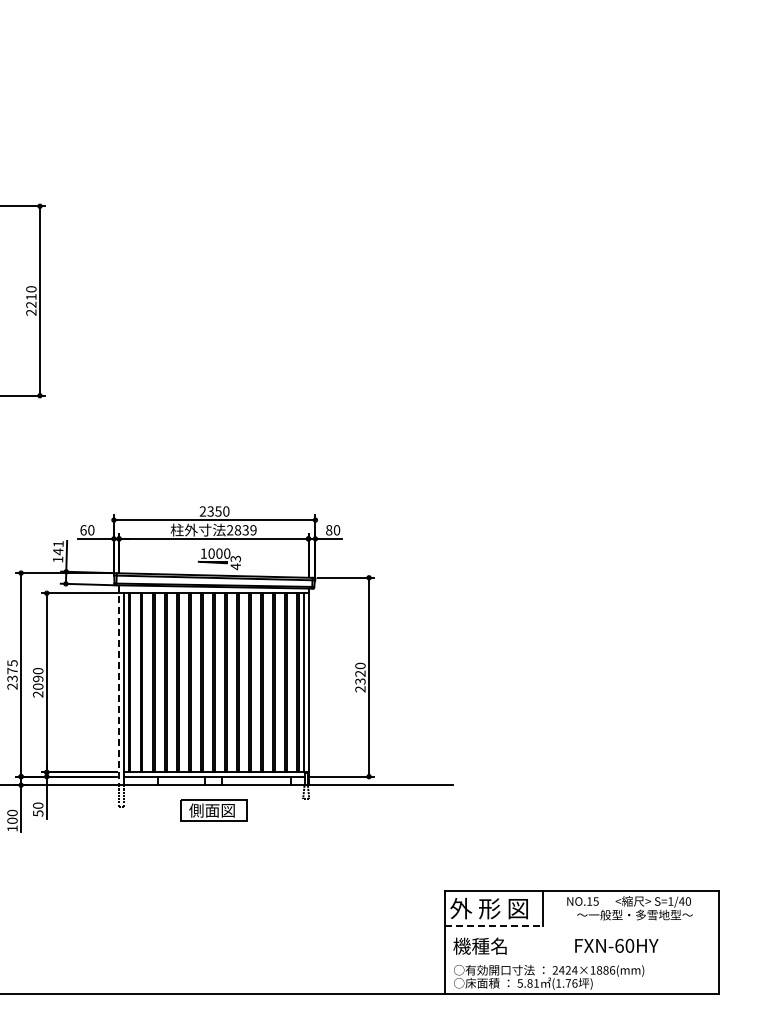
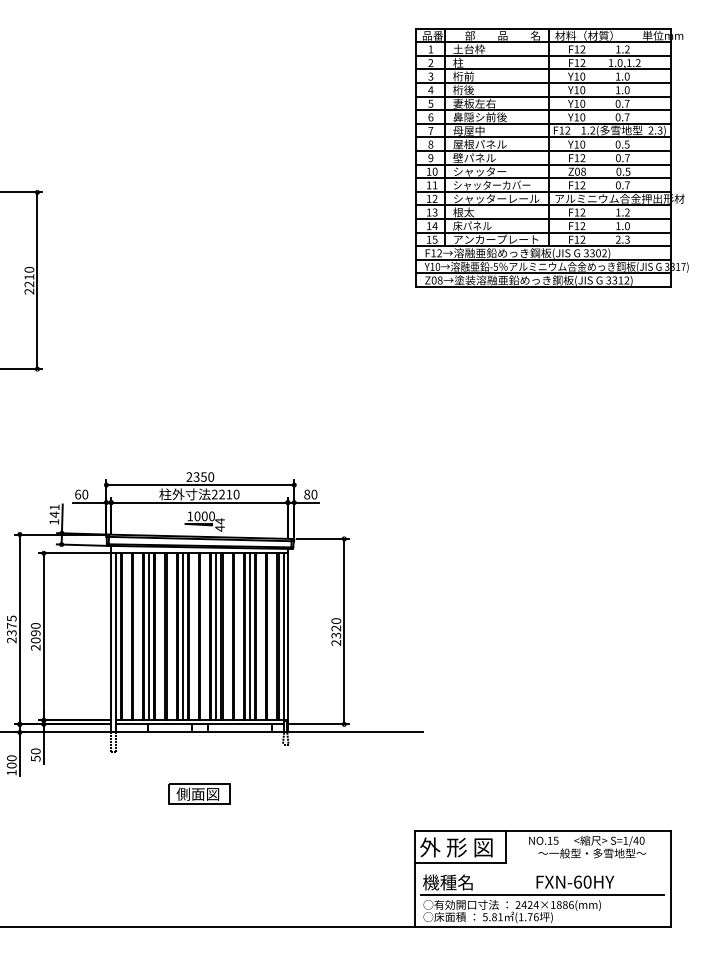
part: (591, 169) -> (551, 158), added
text: (245, 530) -> (229, 494), 2839 -> 2210
text: (235, 558) -> (219, 520), 43 -> 44
line: (159, 682) -> (148, 636), added
line: (195, 682) -> (182, 636), added
line: (231, 682) -> (216, 636), added
line: (267, 682) -> (249, 636), added
line: (119, 685) -> (111, 639), dashed -> solid
part: (213, 810) -> (199, 794), moved
line: (494, 925) -> (461, 863), dashed -> solid
line: (581, 959) -> (542, 894), added

